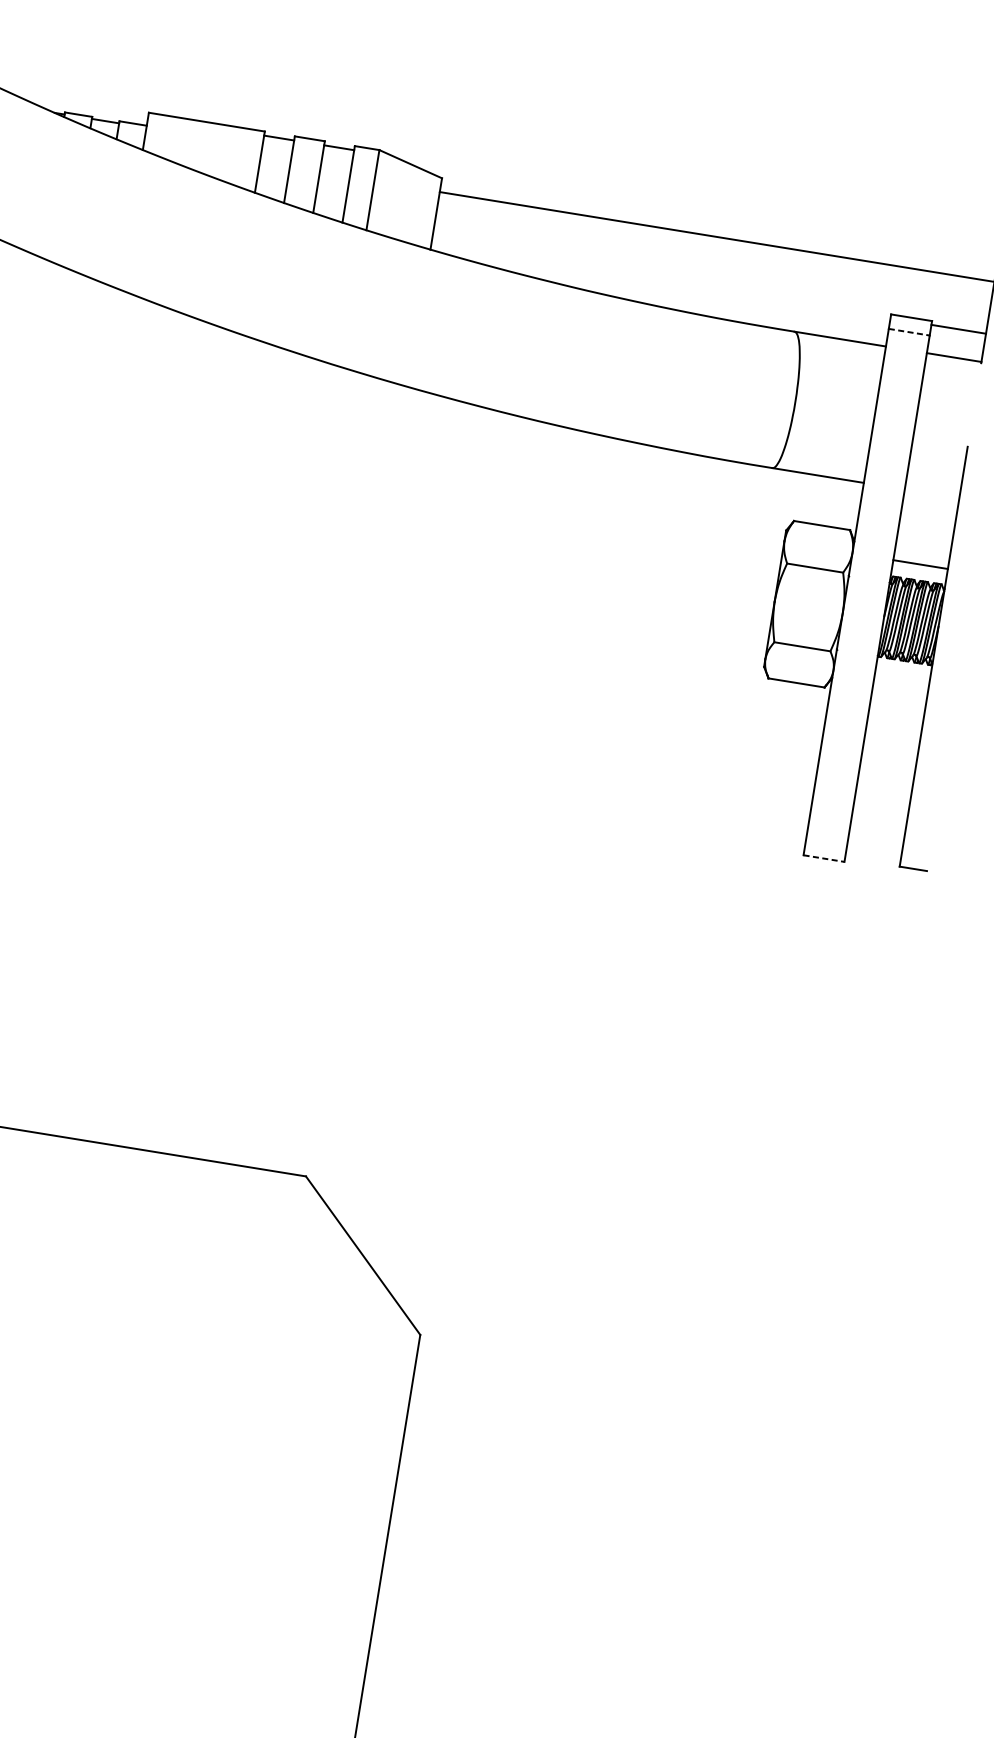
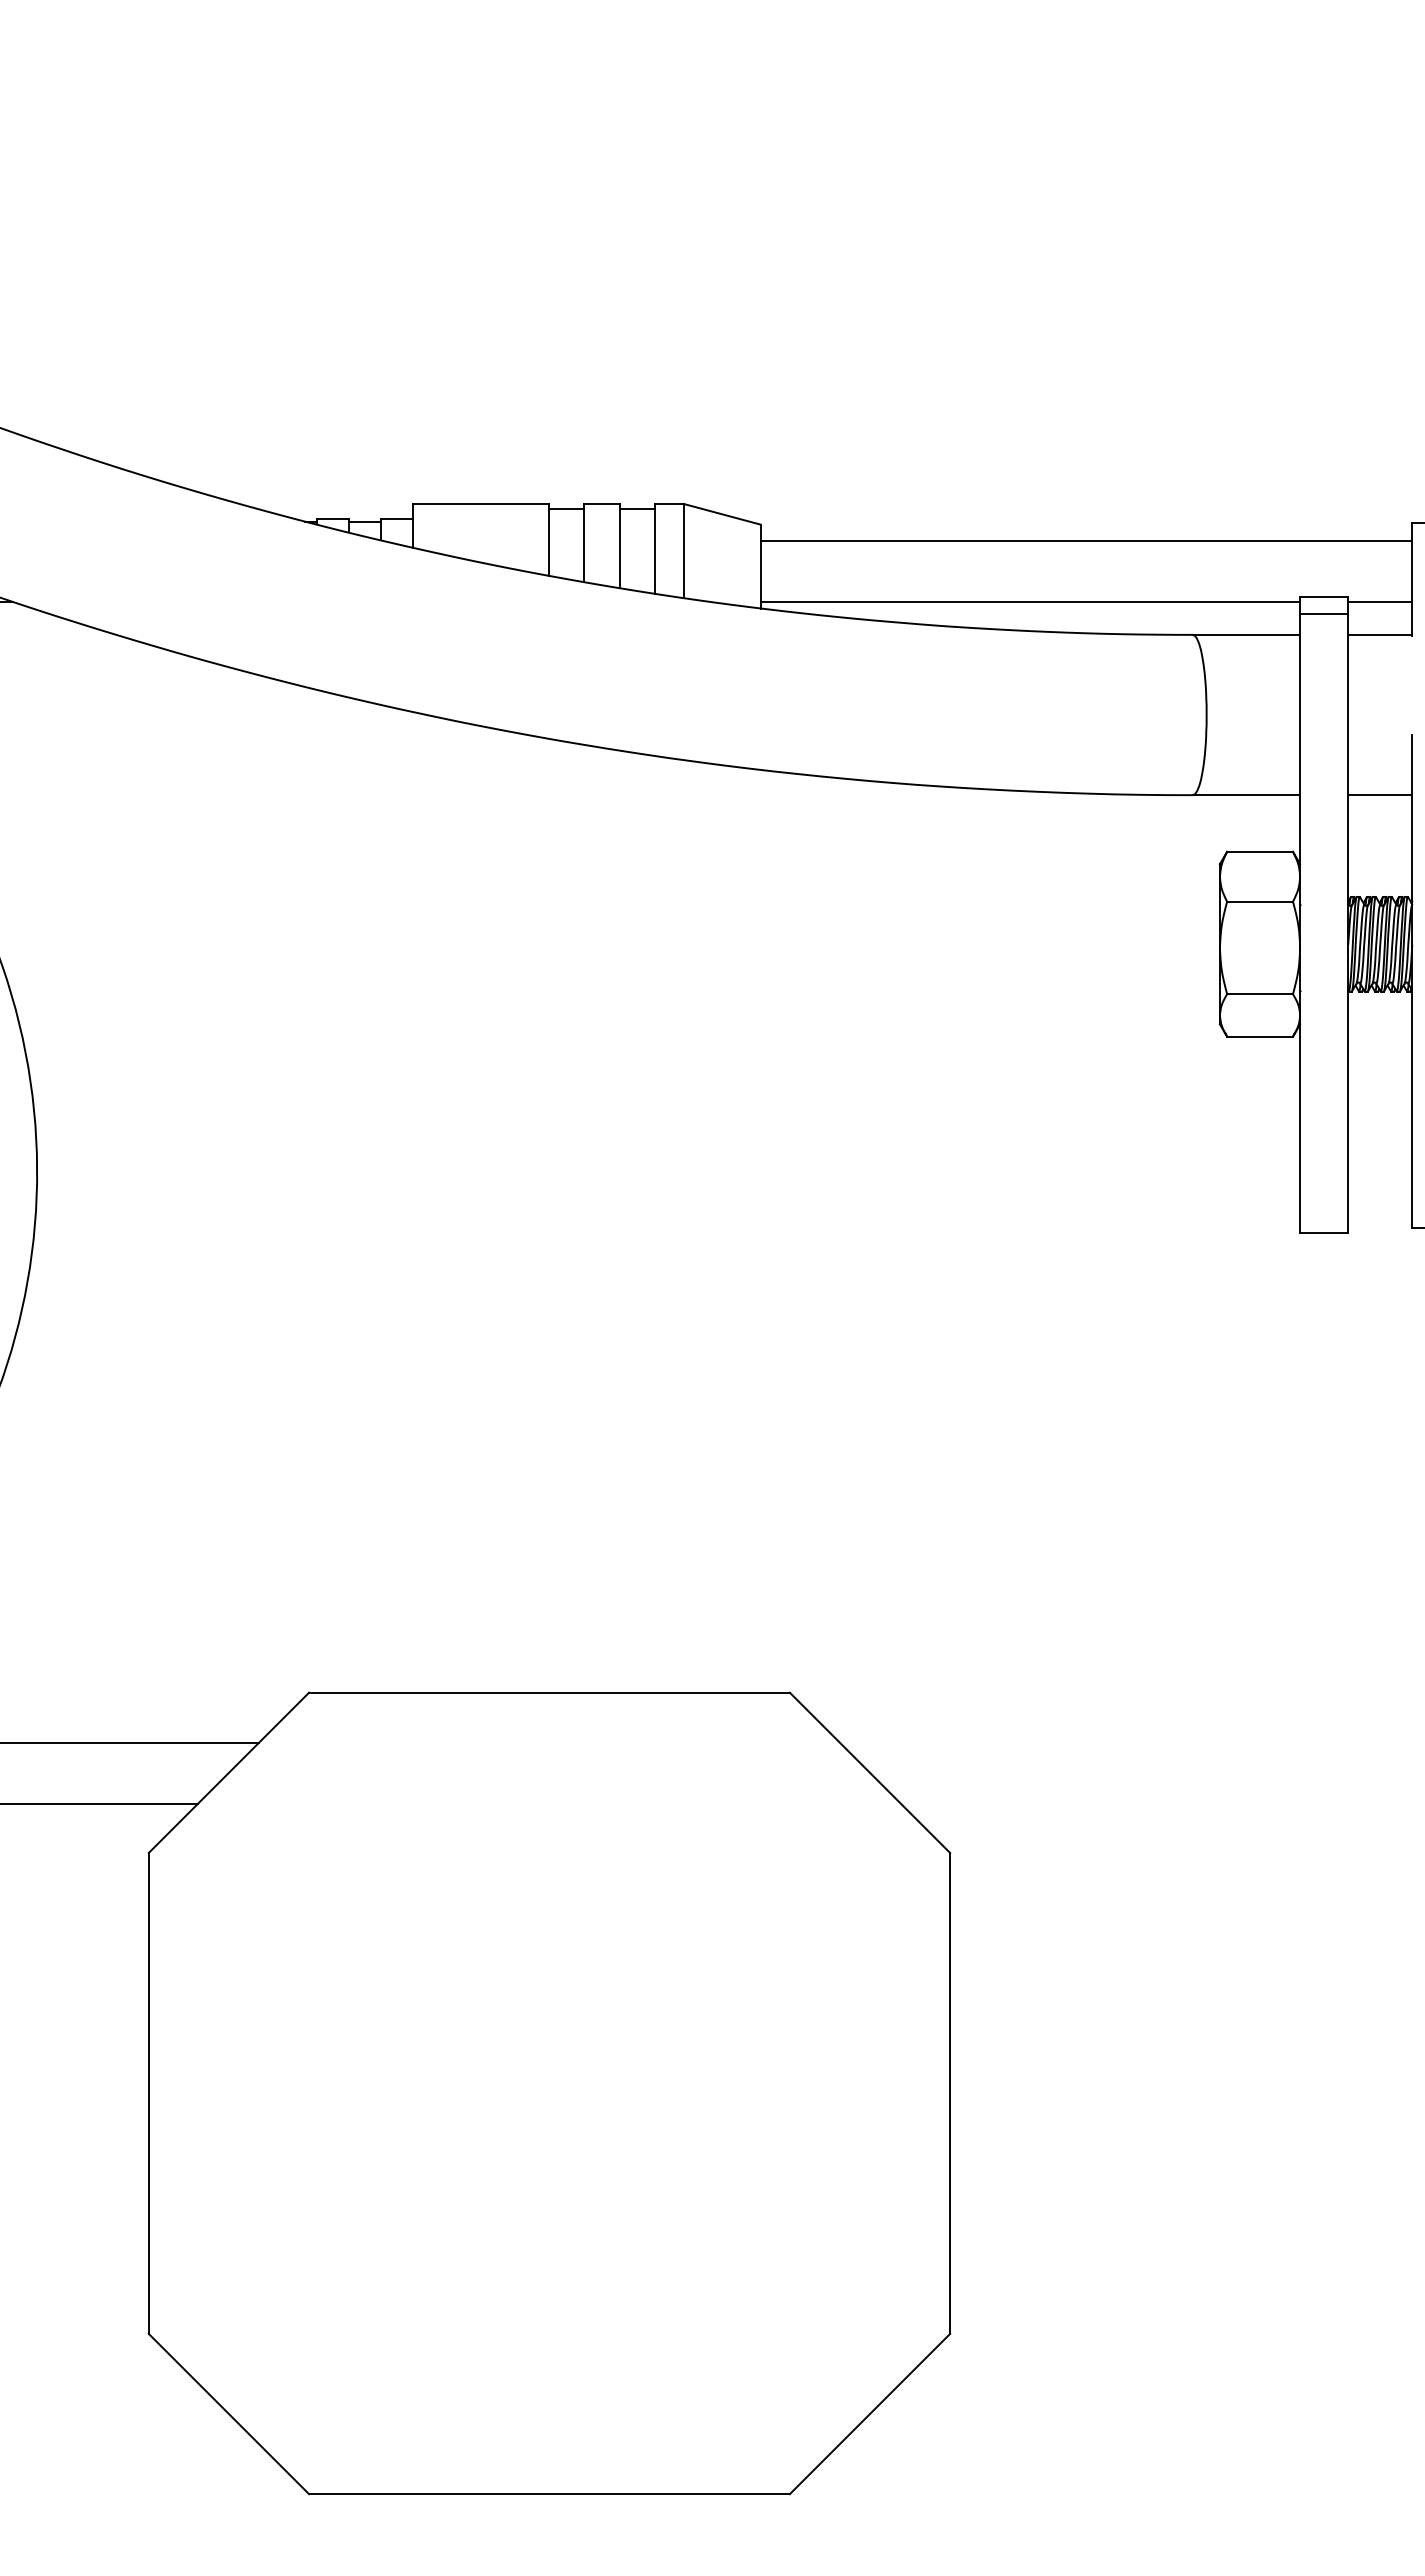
line: (661, 280) -> (1030, 601), added
line: (909, 332) -> (1324, 614), dashed -> solid
line: (920, 564) -> (1380, 795), moved
line: (824, 858) -> (1324, 1232), dashed -> solid

